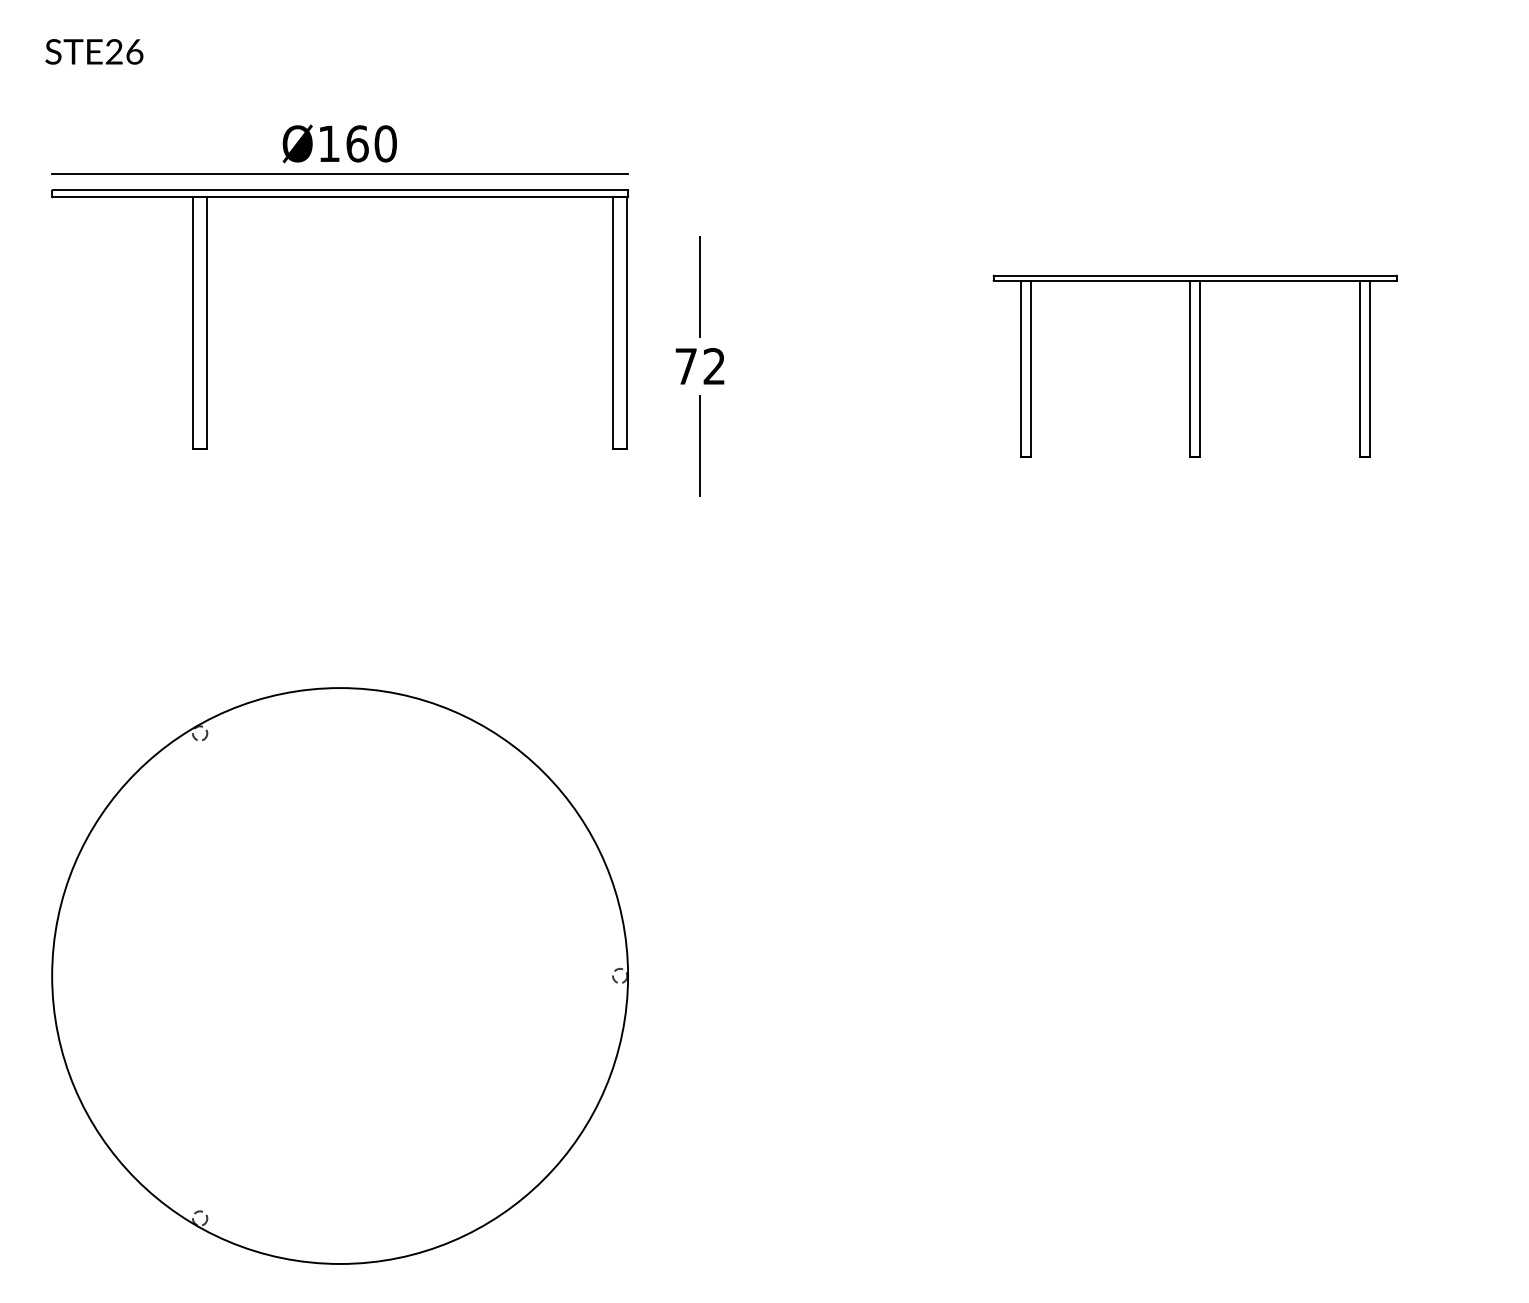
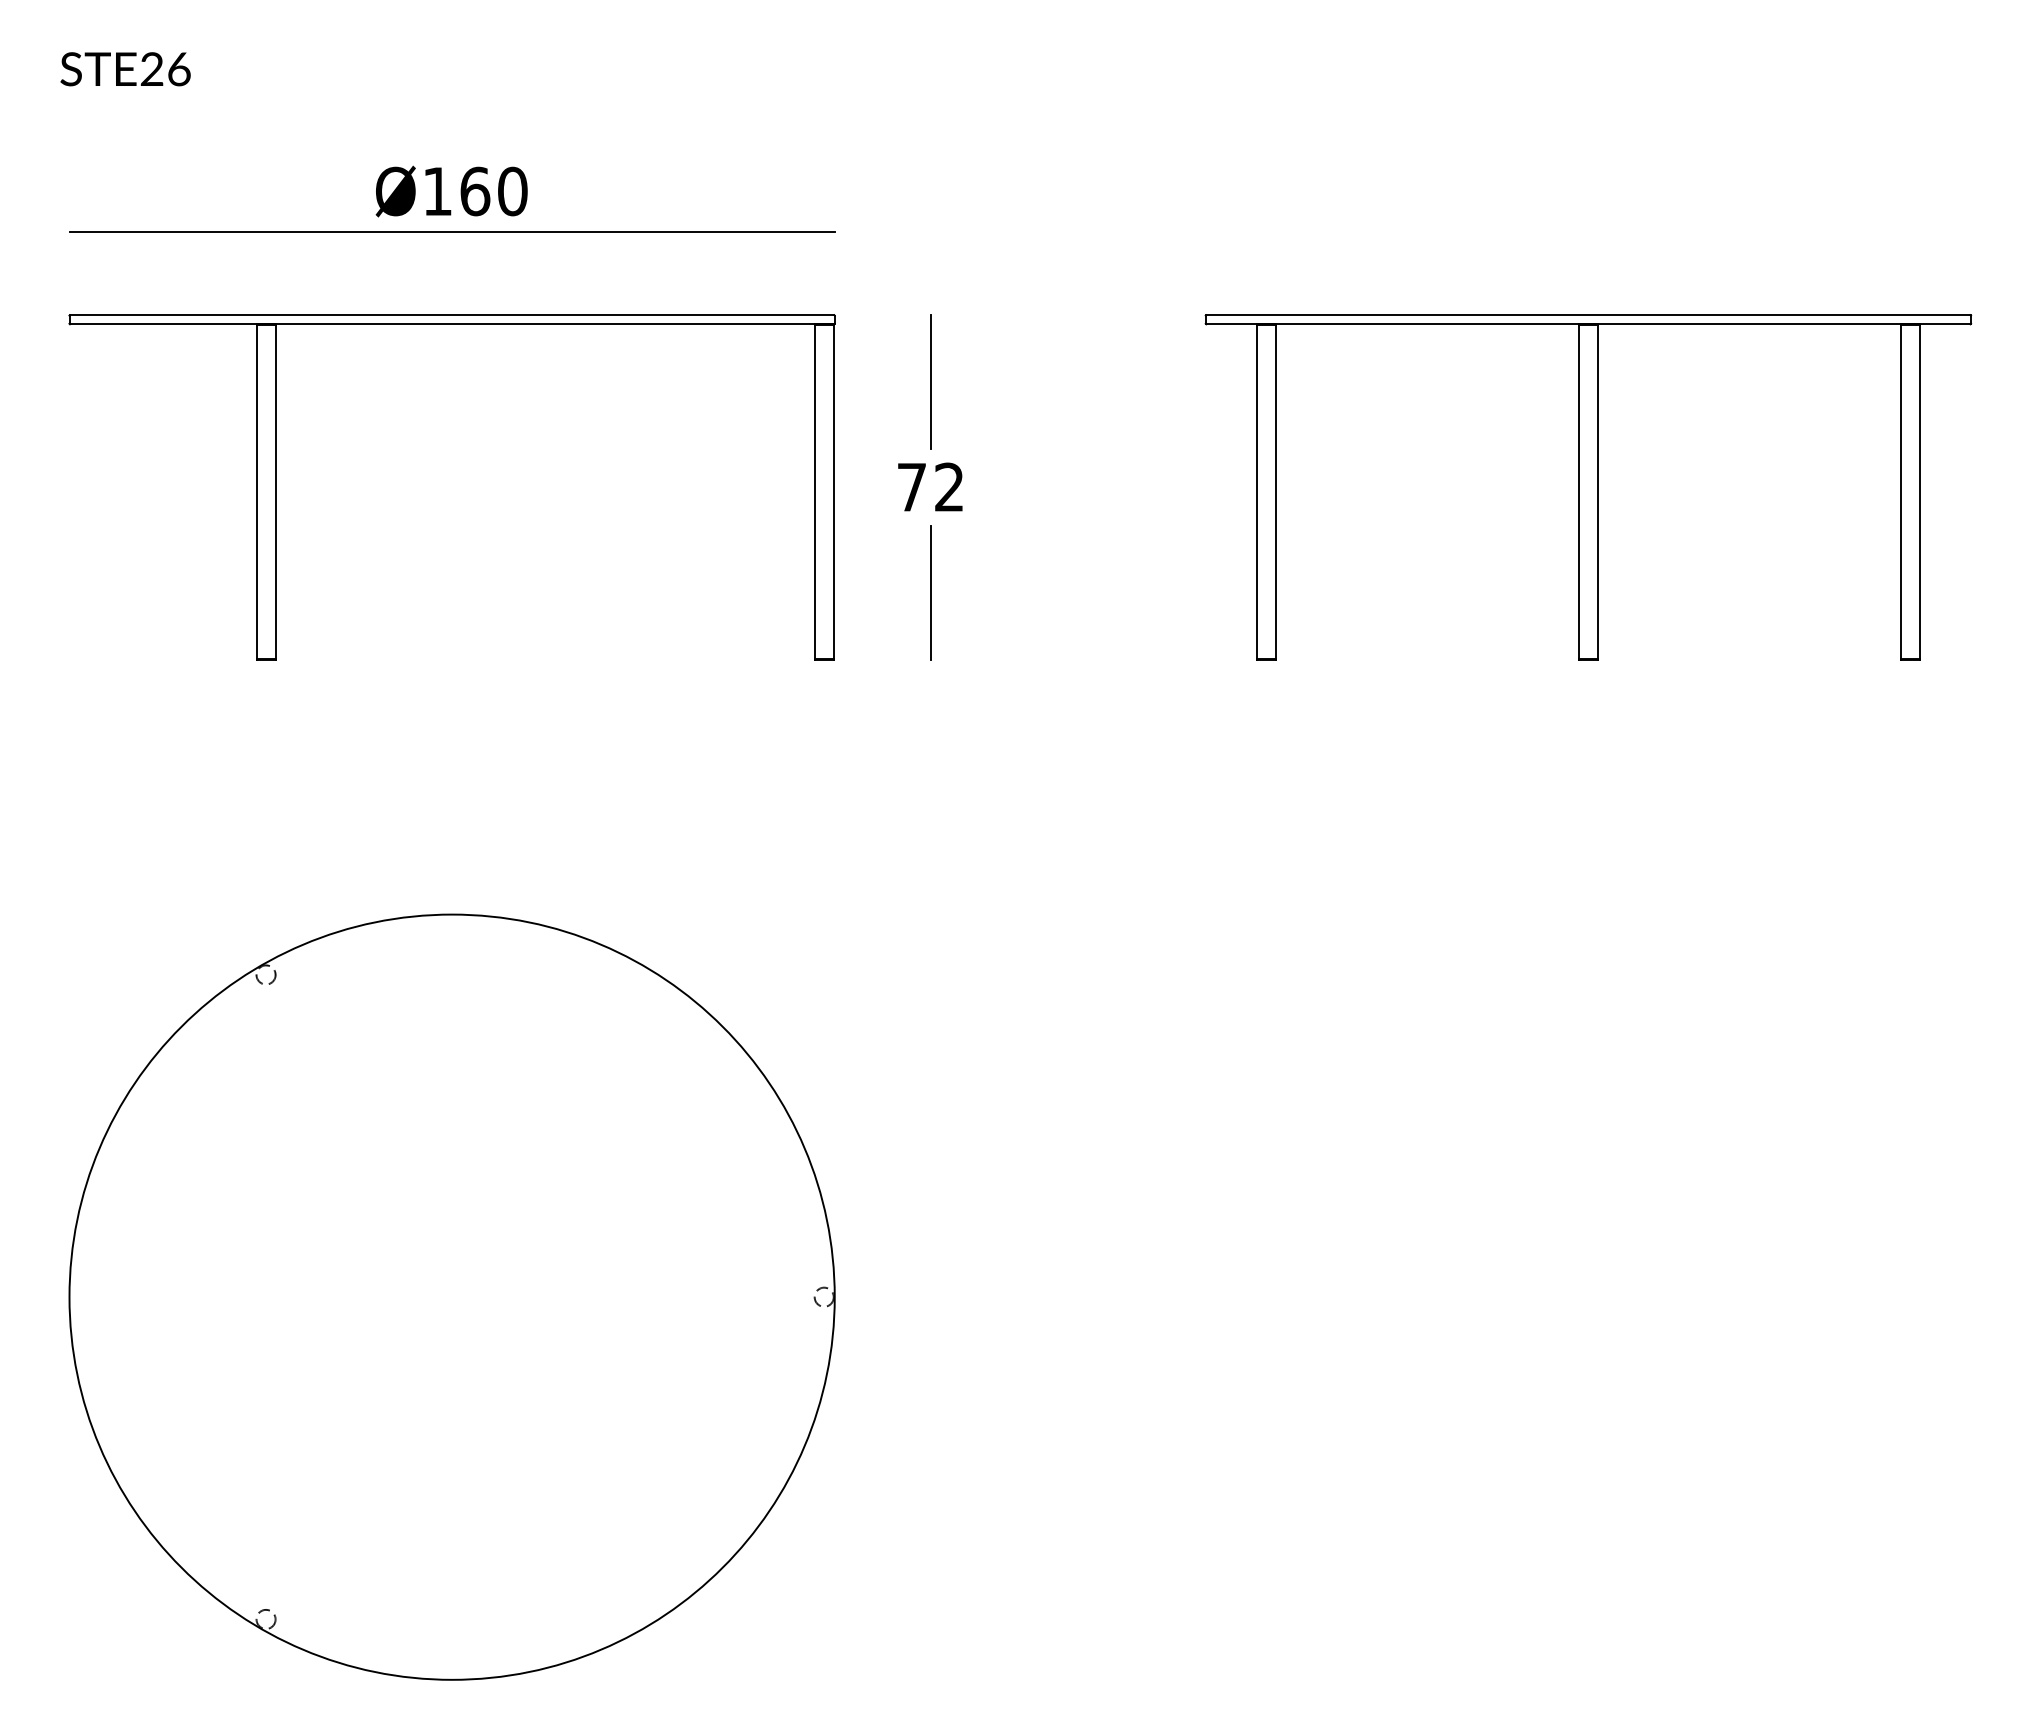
part: (339, 197) -> (451, 324), moved
part: (1195, 366) -> (1588, 487), size x1.43

